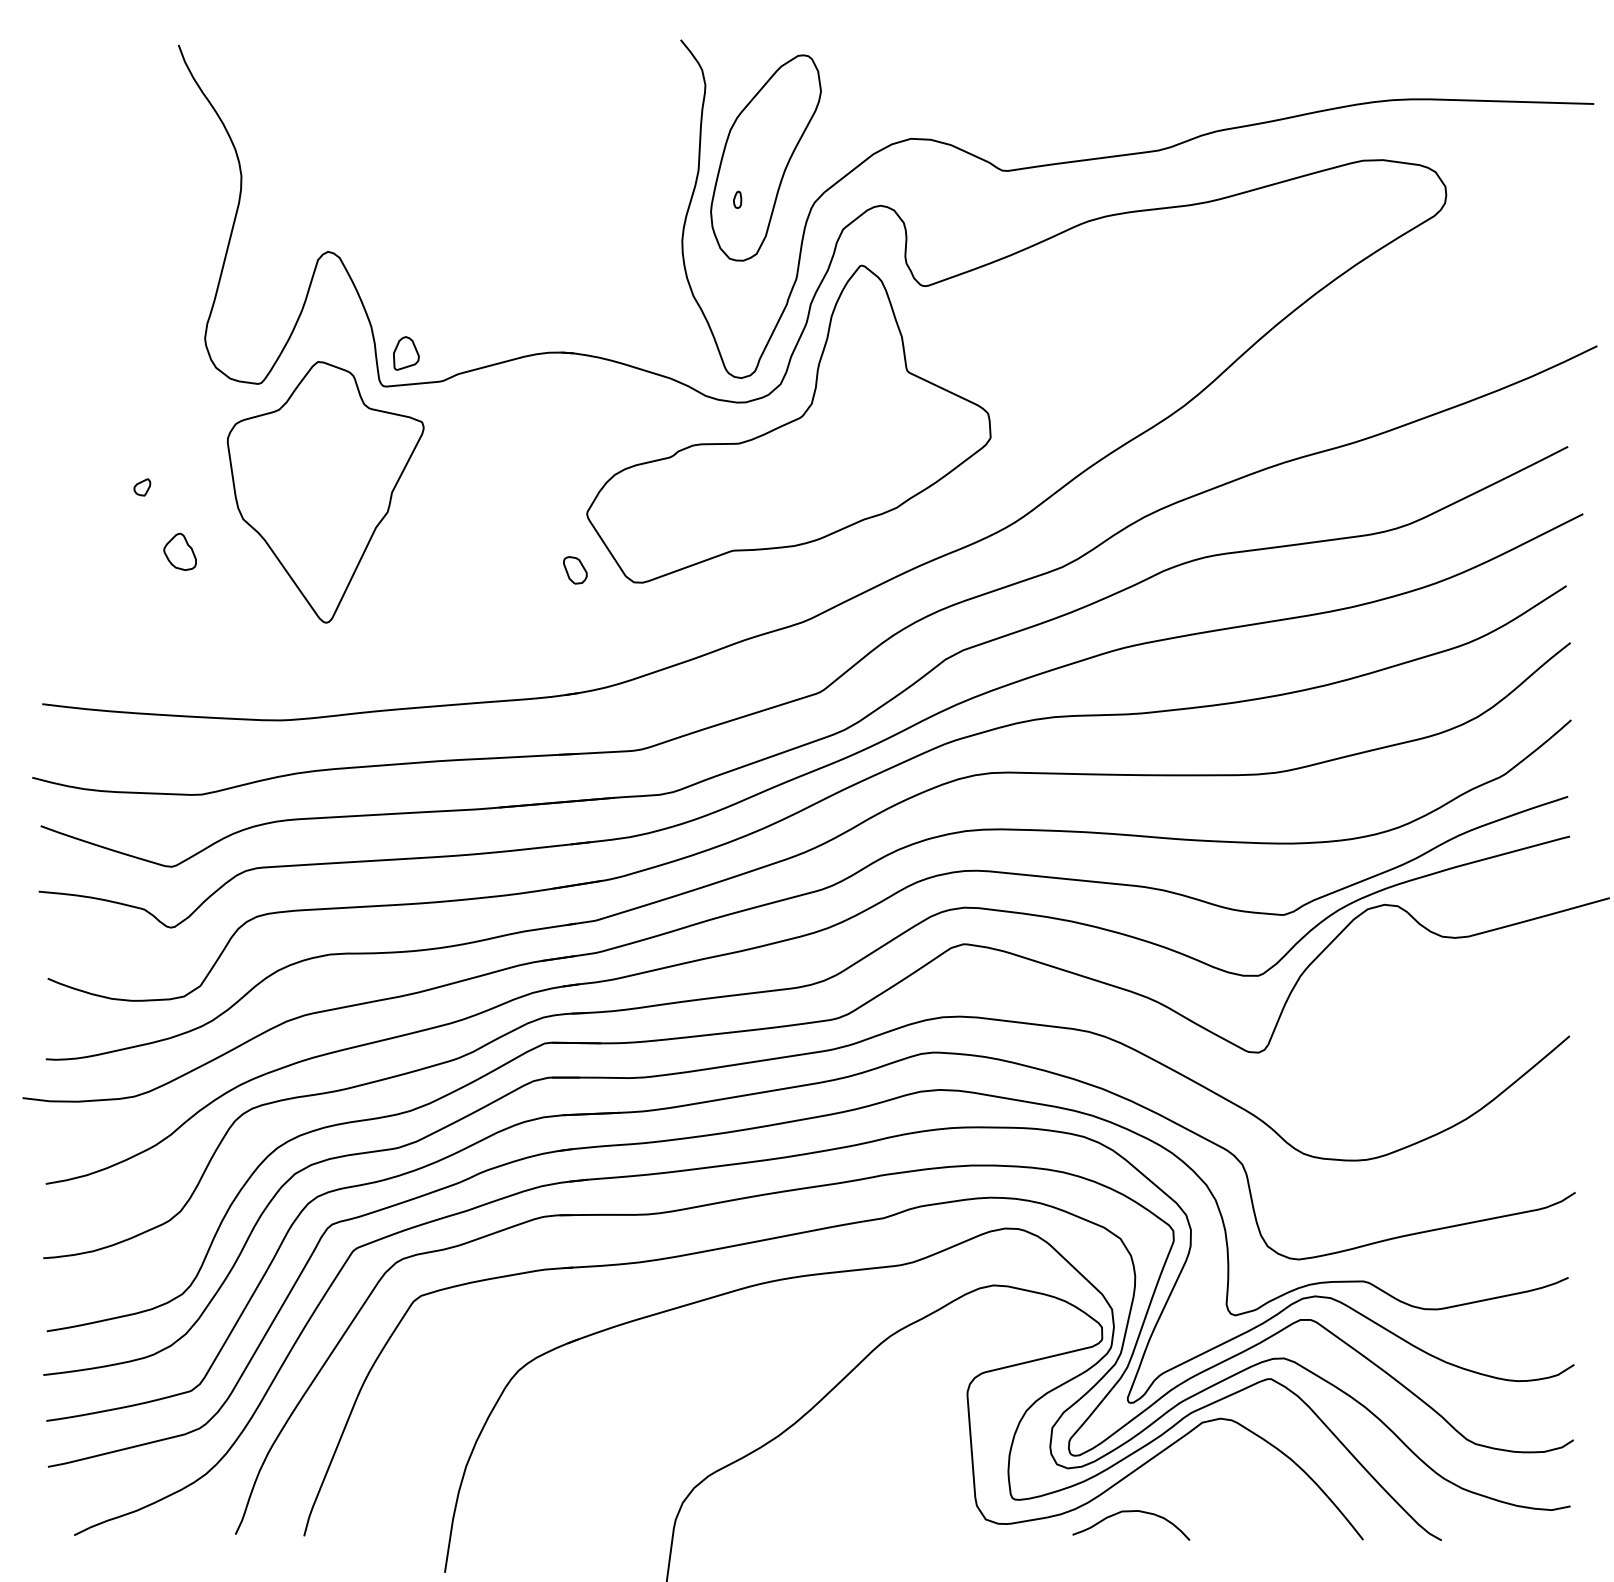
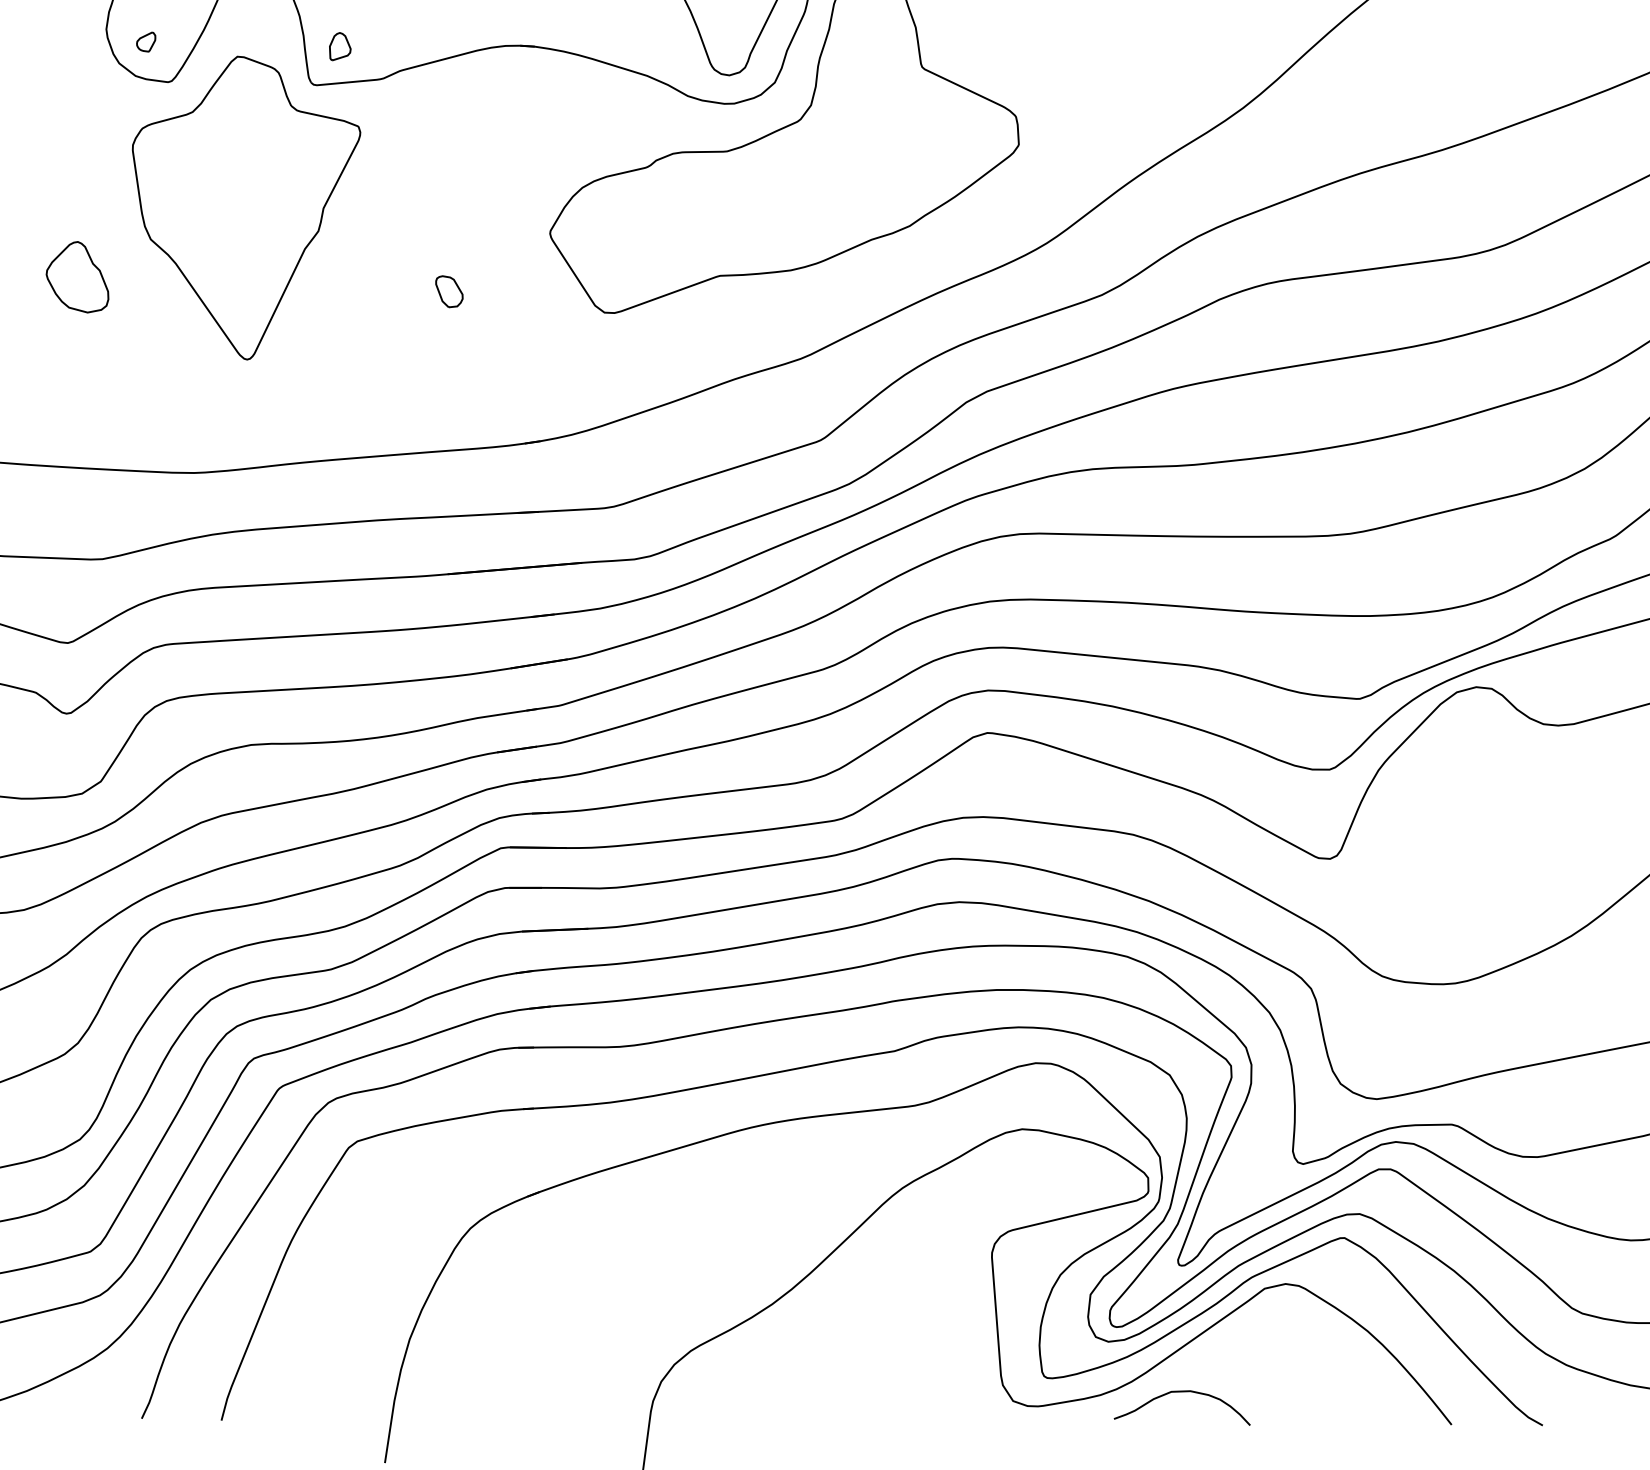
part: (406, 352) -> (340, 45), size x0.71
part: (142, 487) -> (146, 42), moved
part: (179, 551) -> (76, 276), size x1.67
part: (575, 570) -> (449, 291), moved

